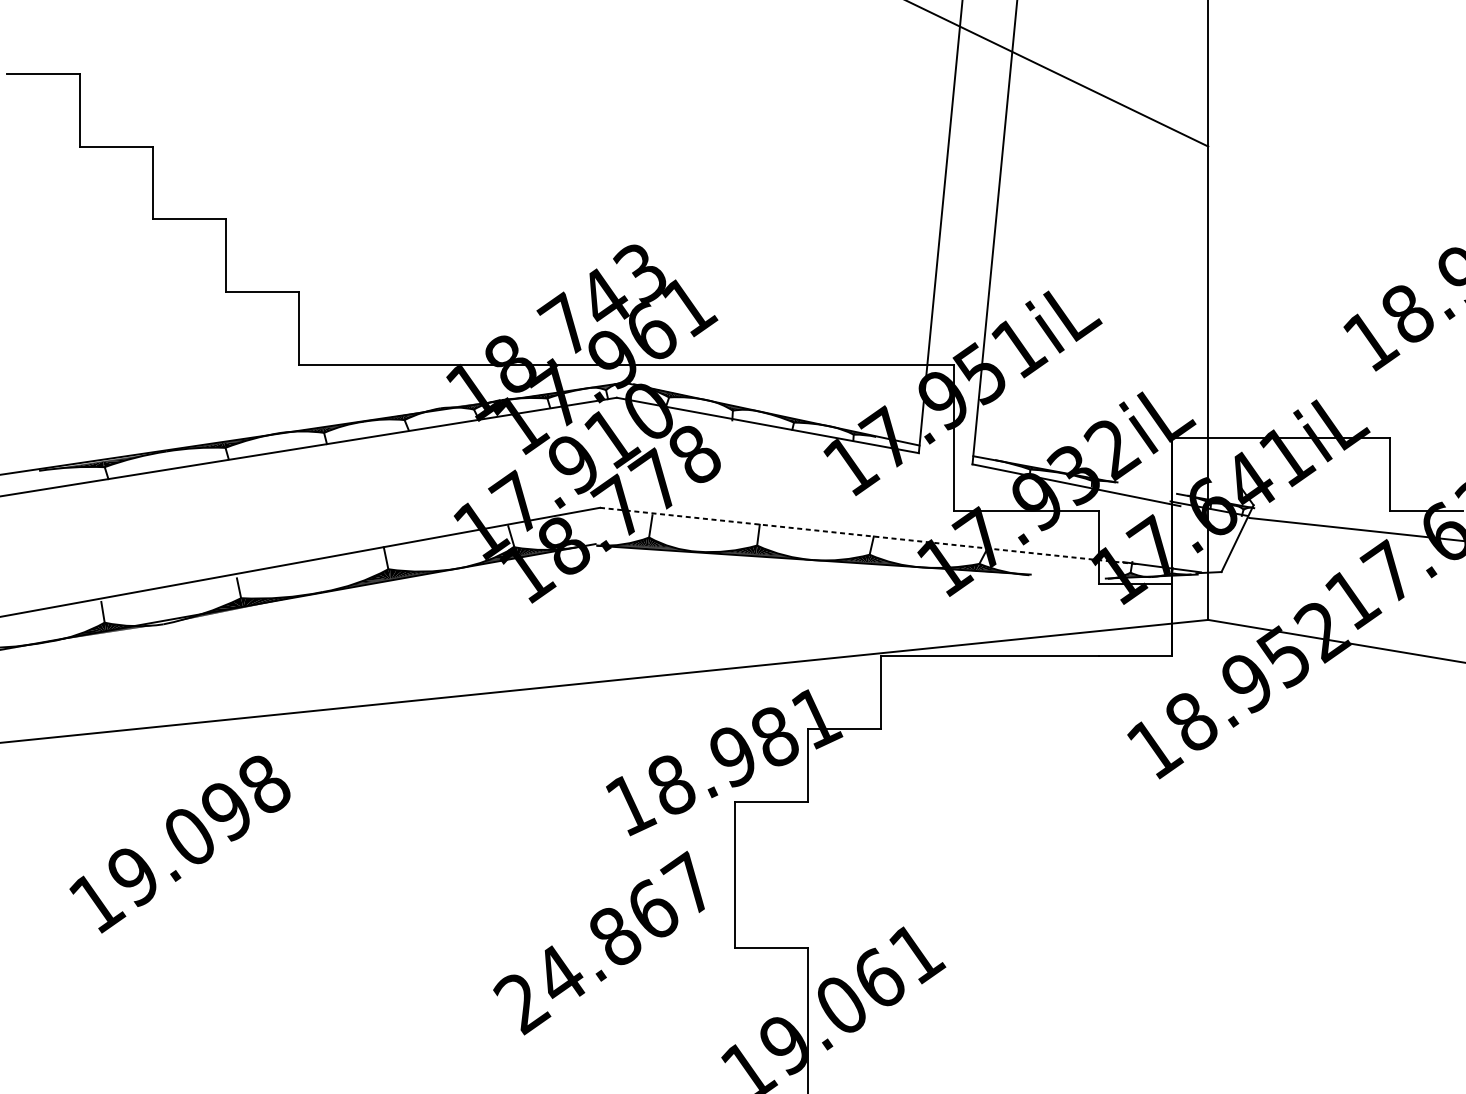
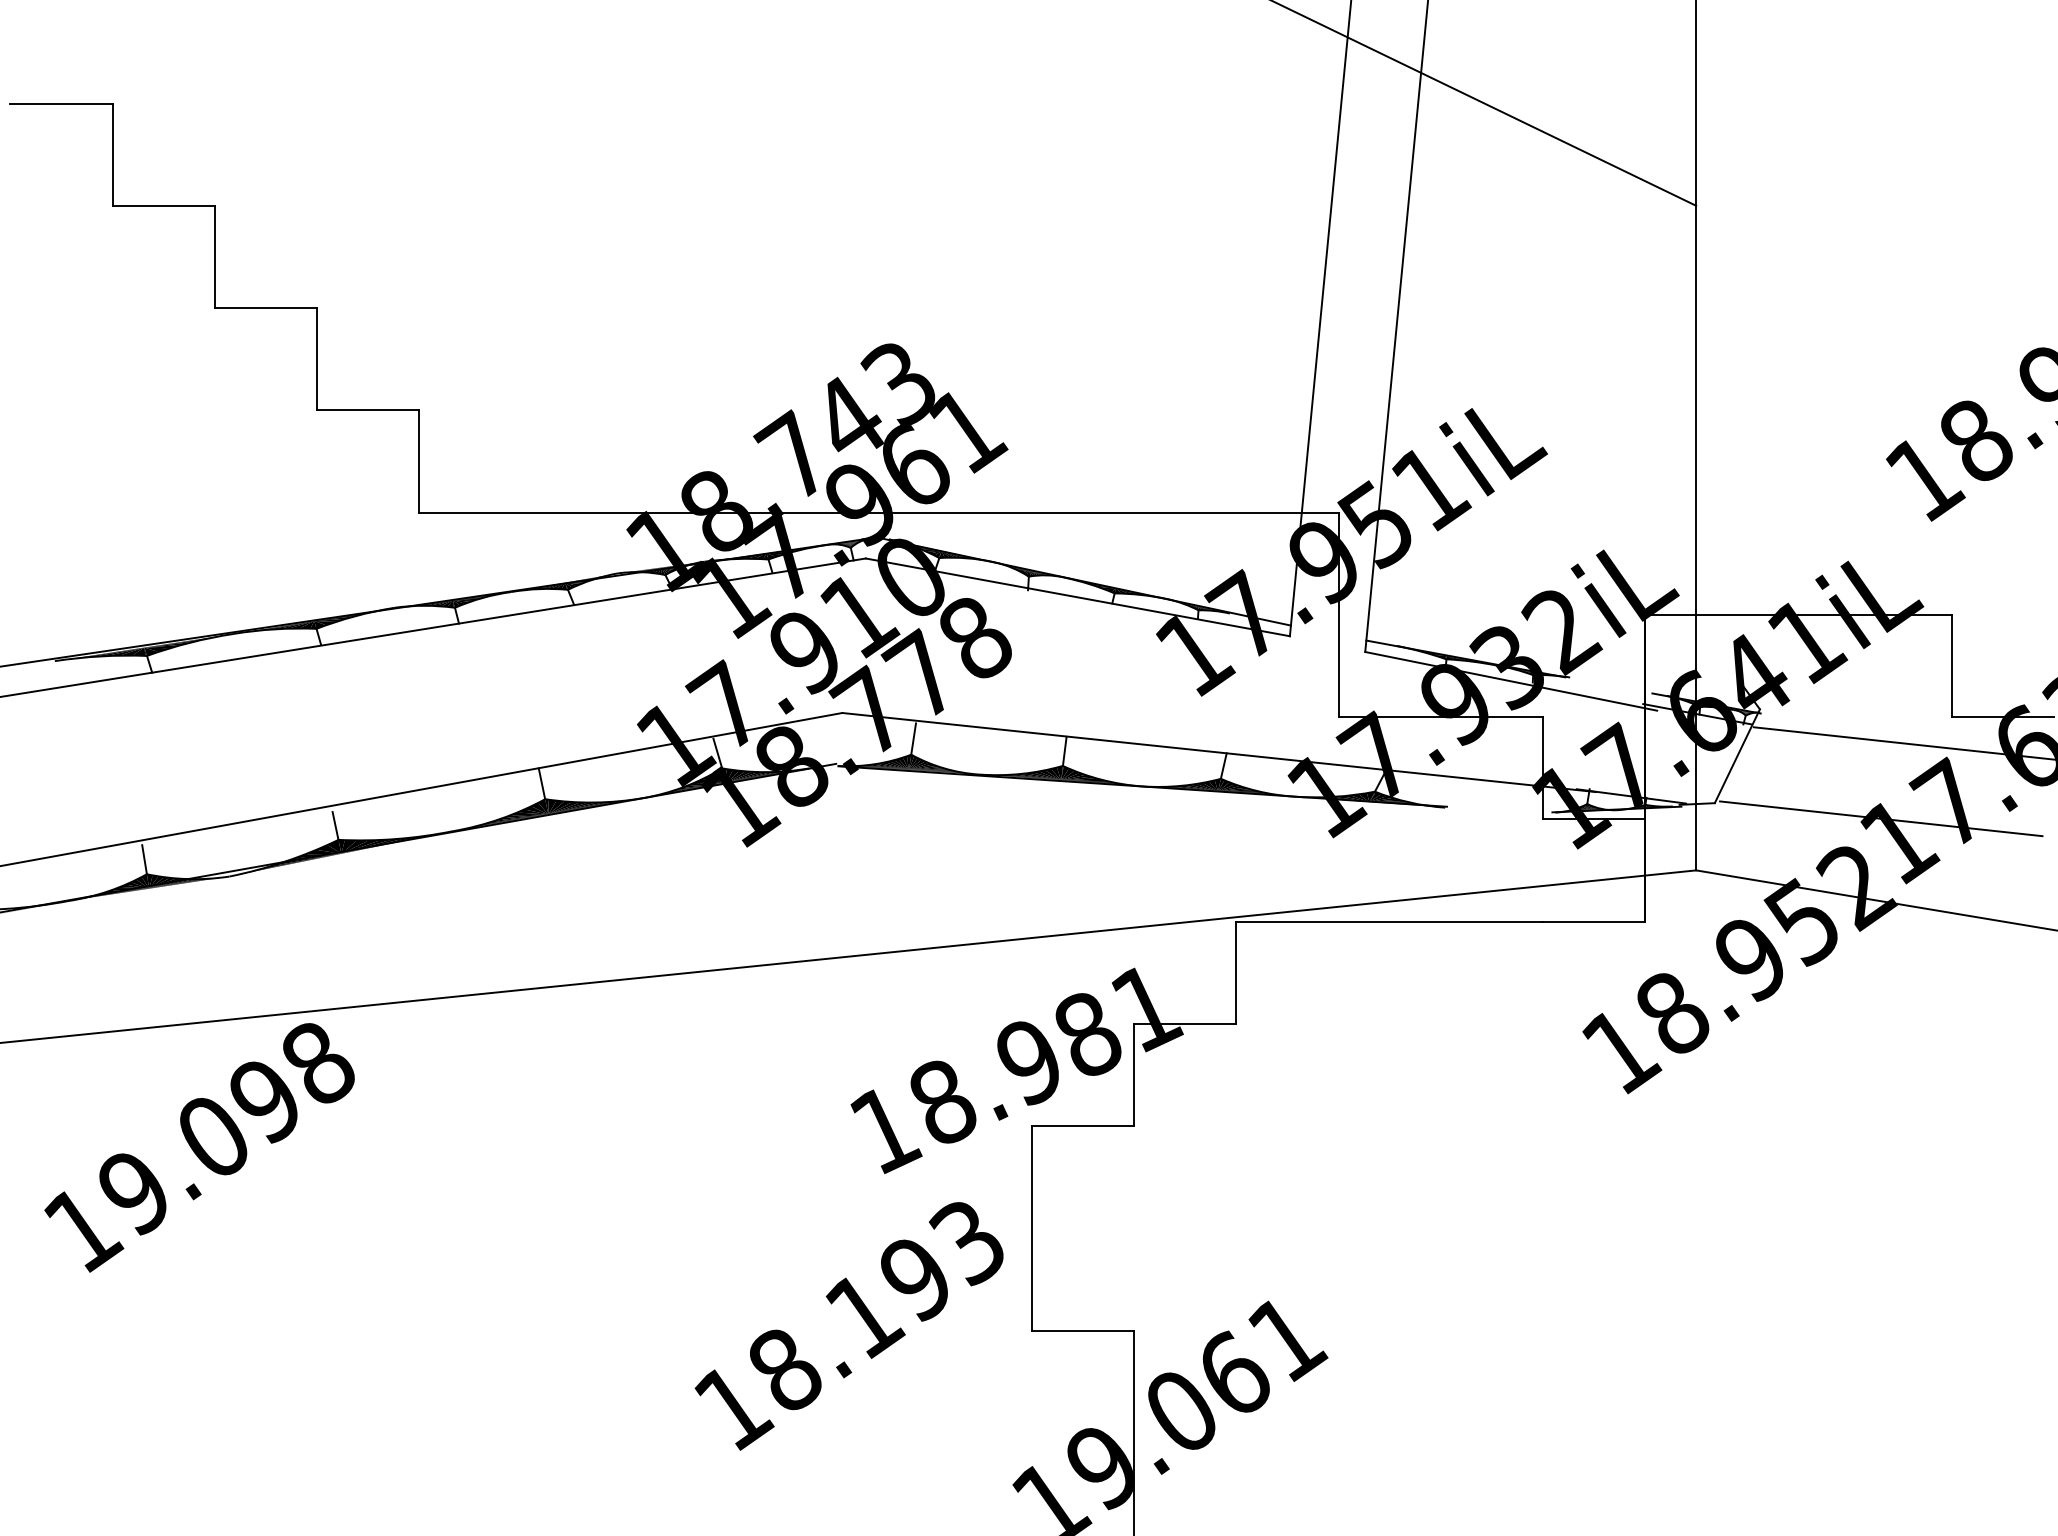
line: (868, 535) -> (1219, 752), dashed -> solid
line: (1340, 582) -> (1881, 818), added
text: (179, 844) -> (199, 1147), moved
text: (603, 942) -> (847, 1323), 24.867 -> 18.193

